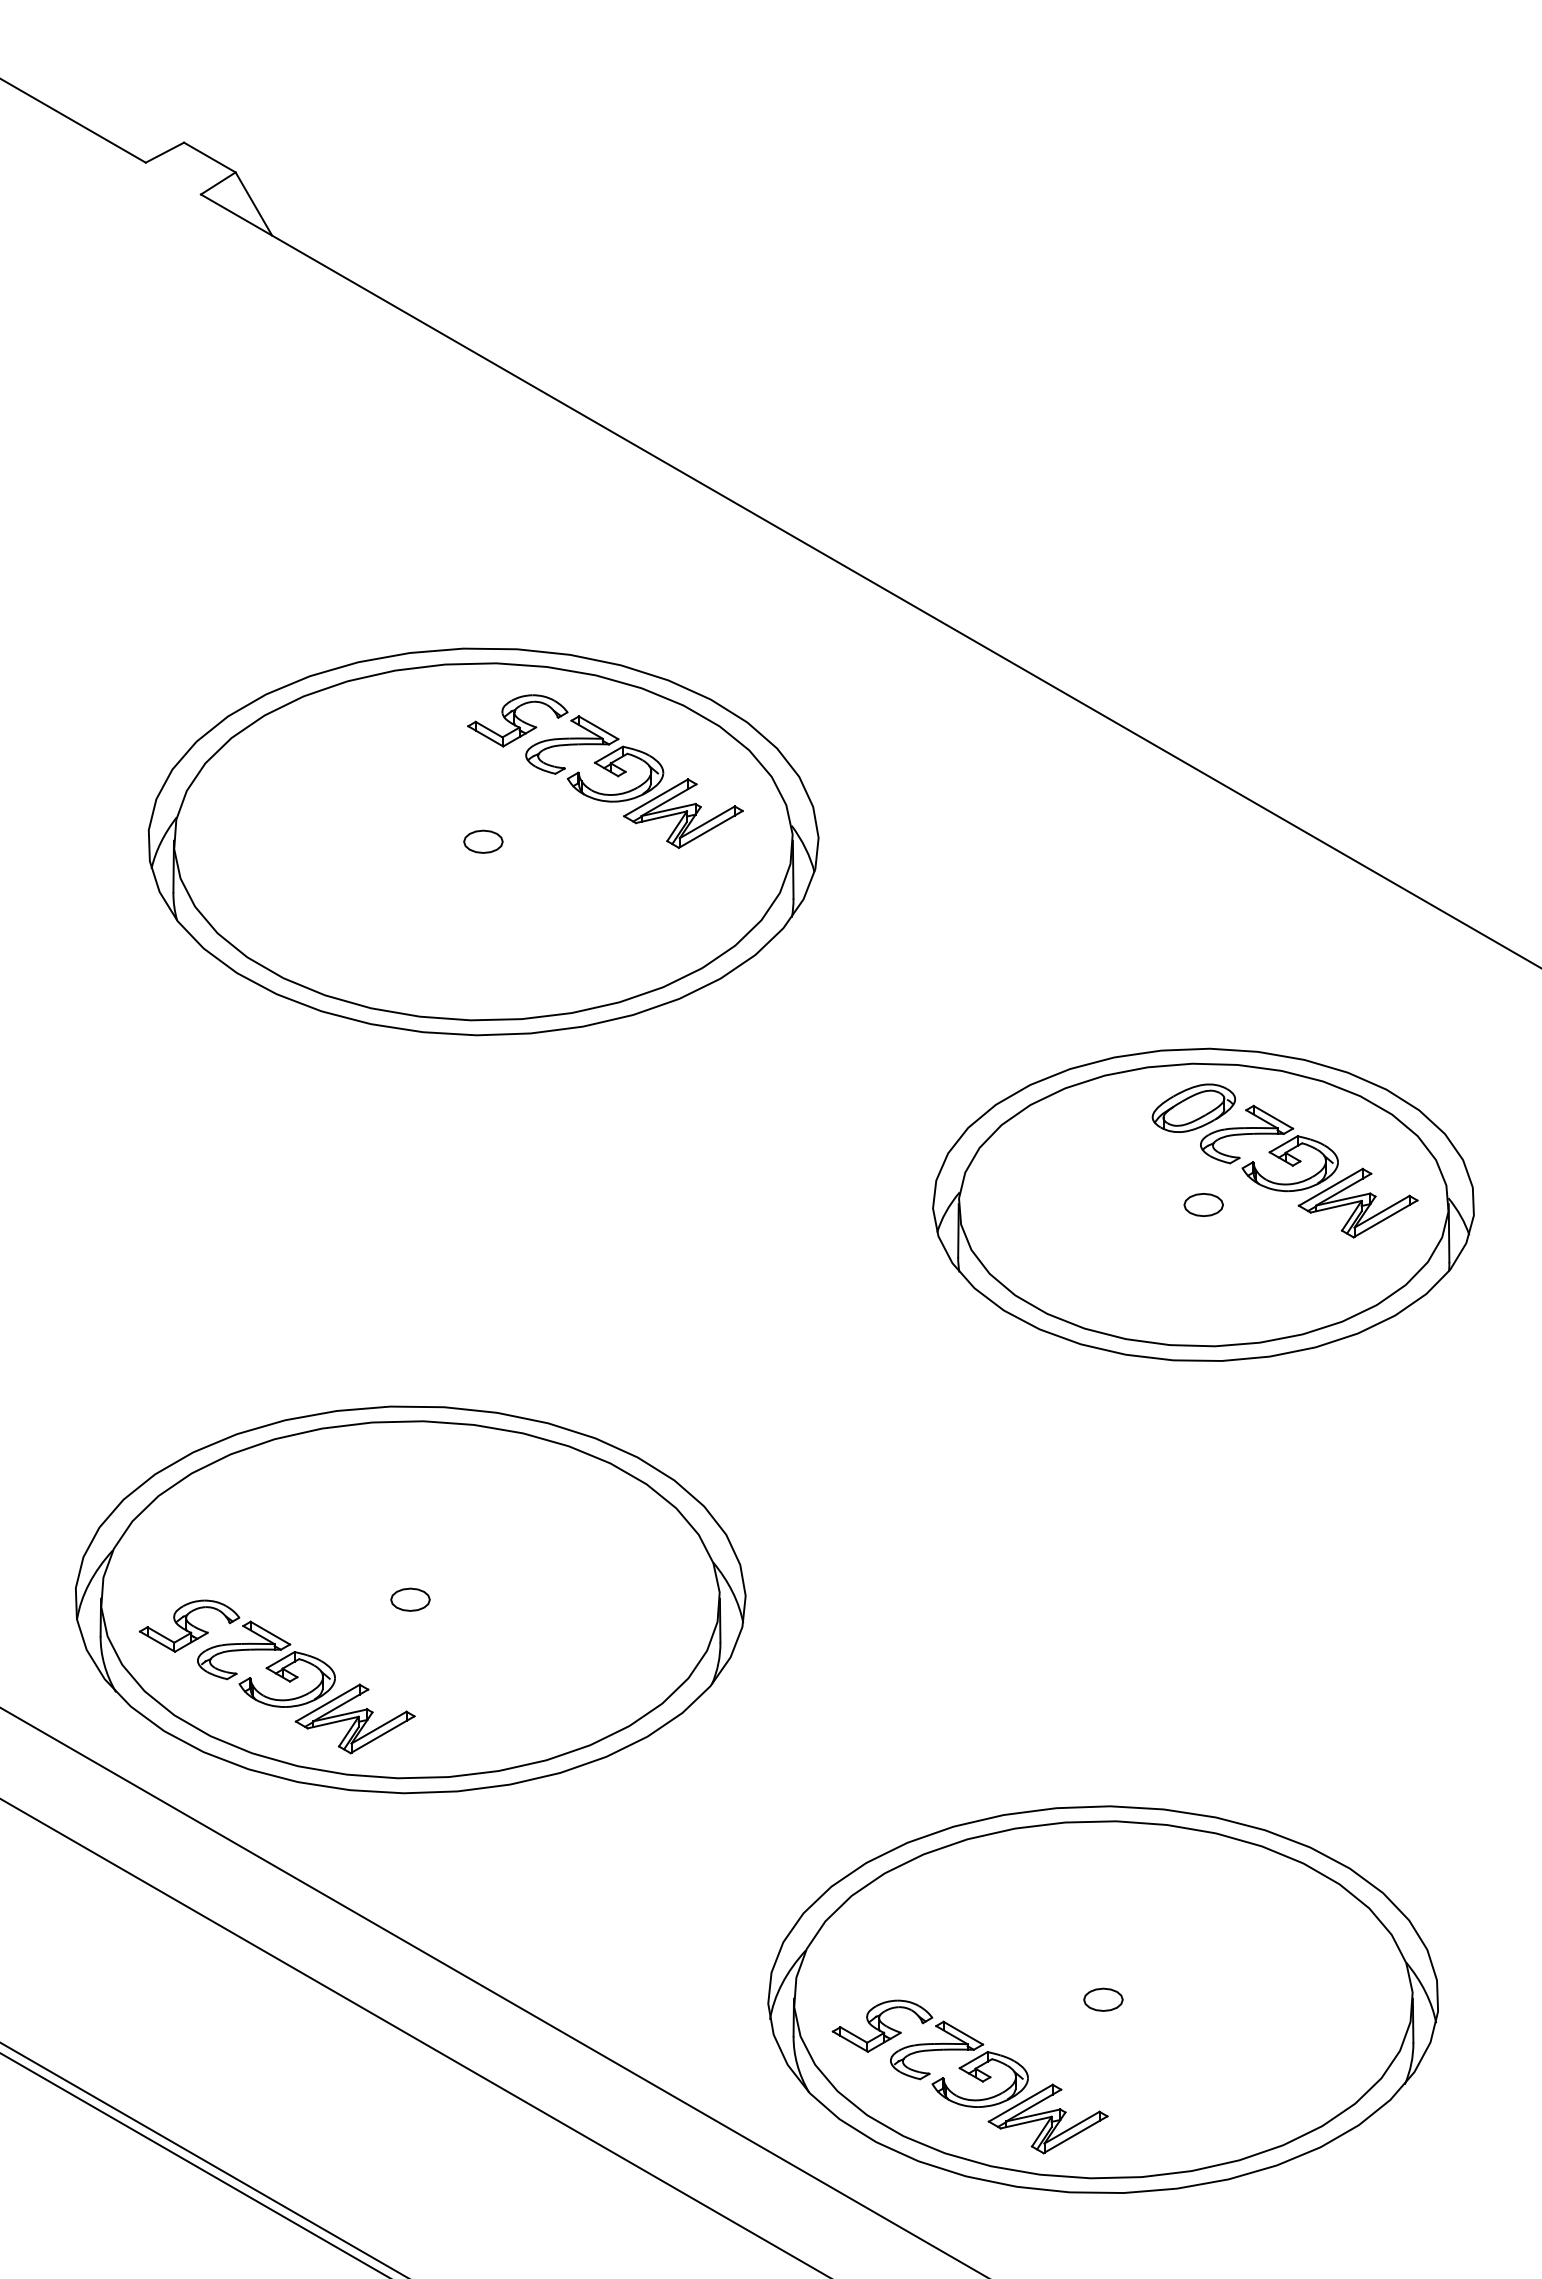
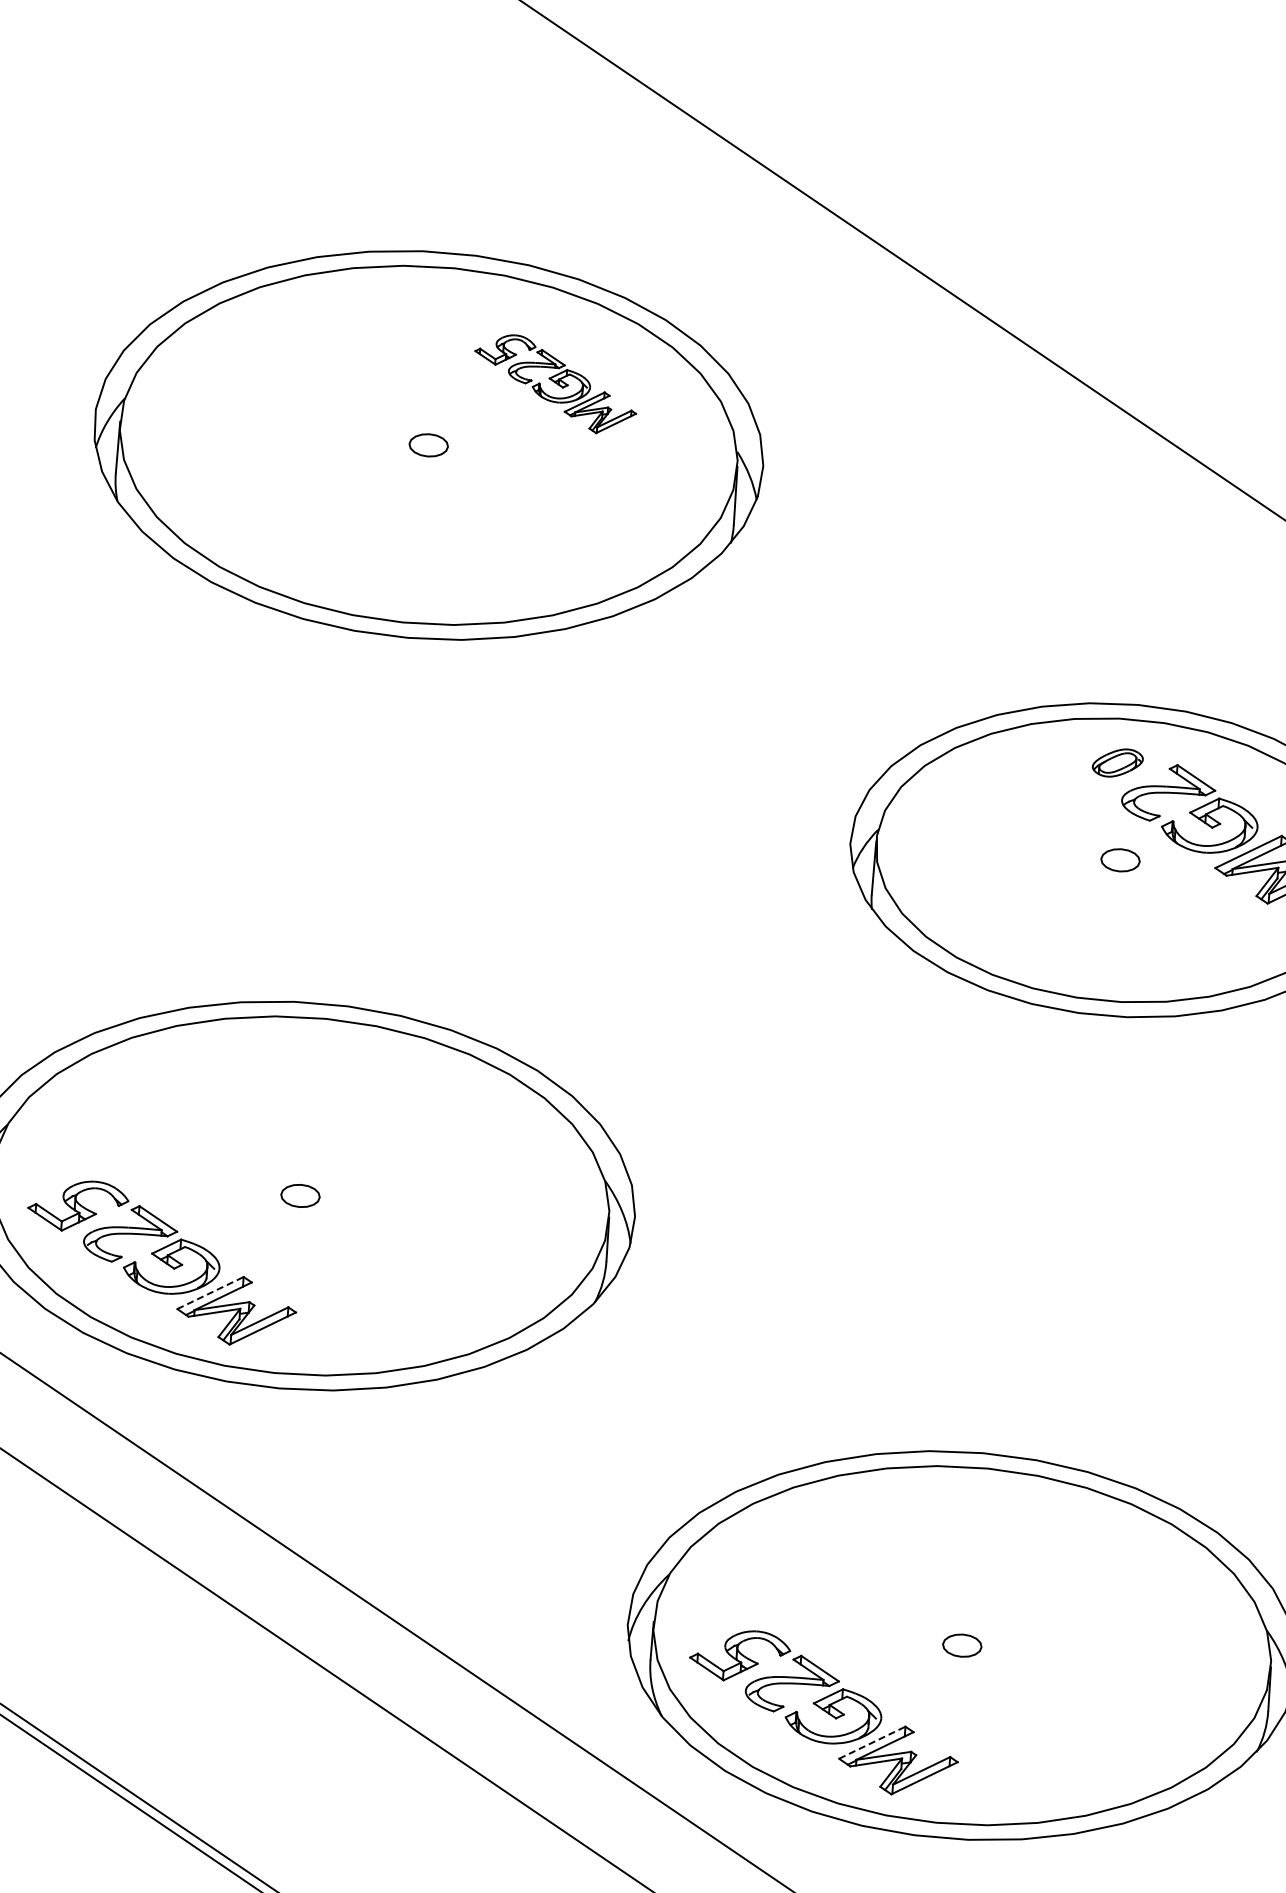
part: (605, 771) -> (555, 384), size x0.6
part: (1193, 1107) -> (1117, 762), size x0.6
line: (327, 1703) -> (210, 1293), solid -> dashed
line: (1020, 2103) -> (871, 1743), solid -> dashed

